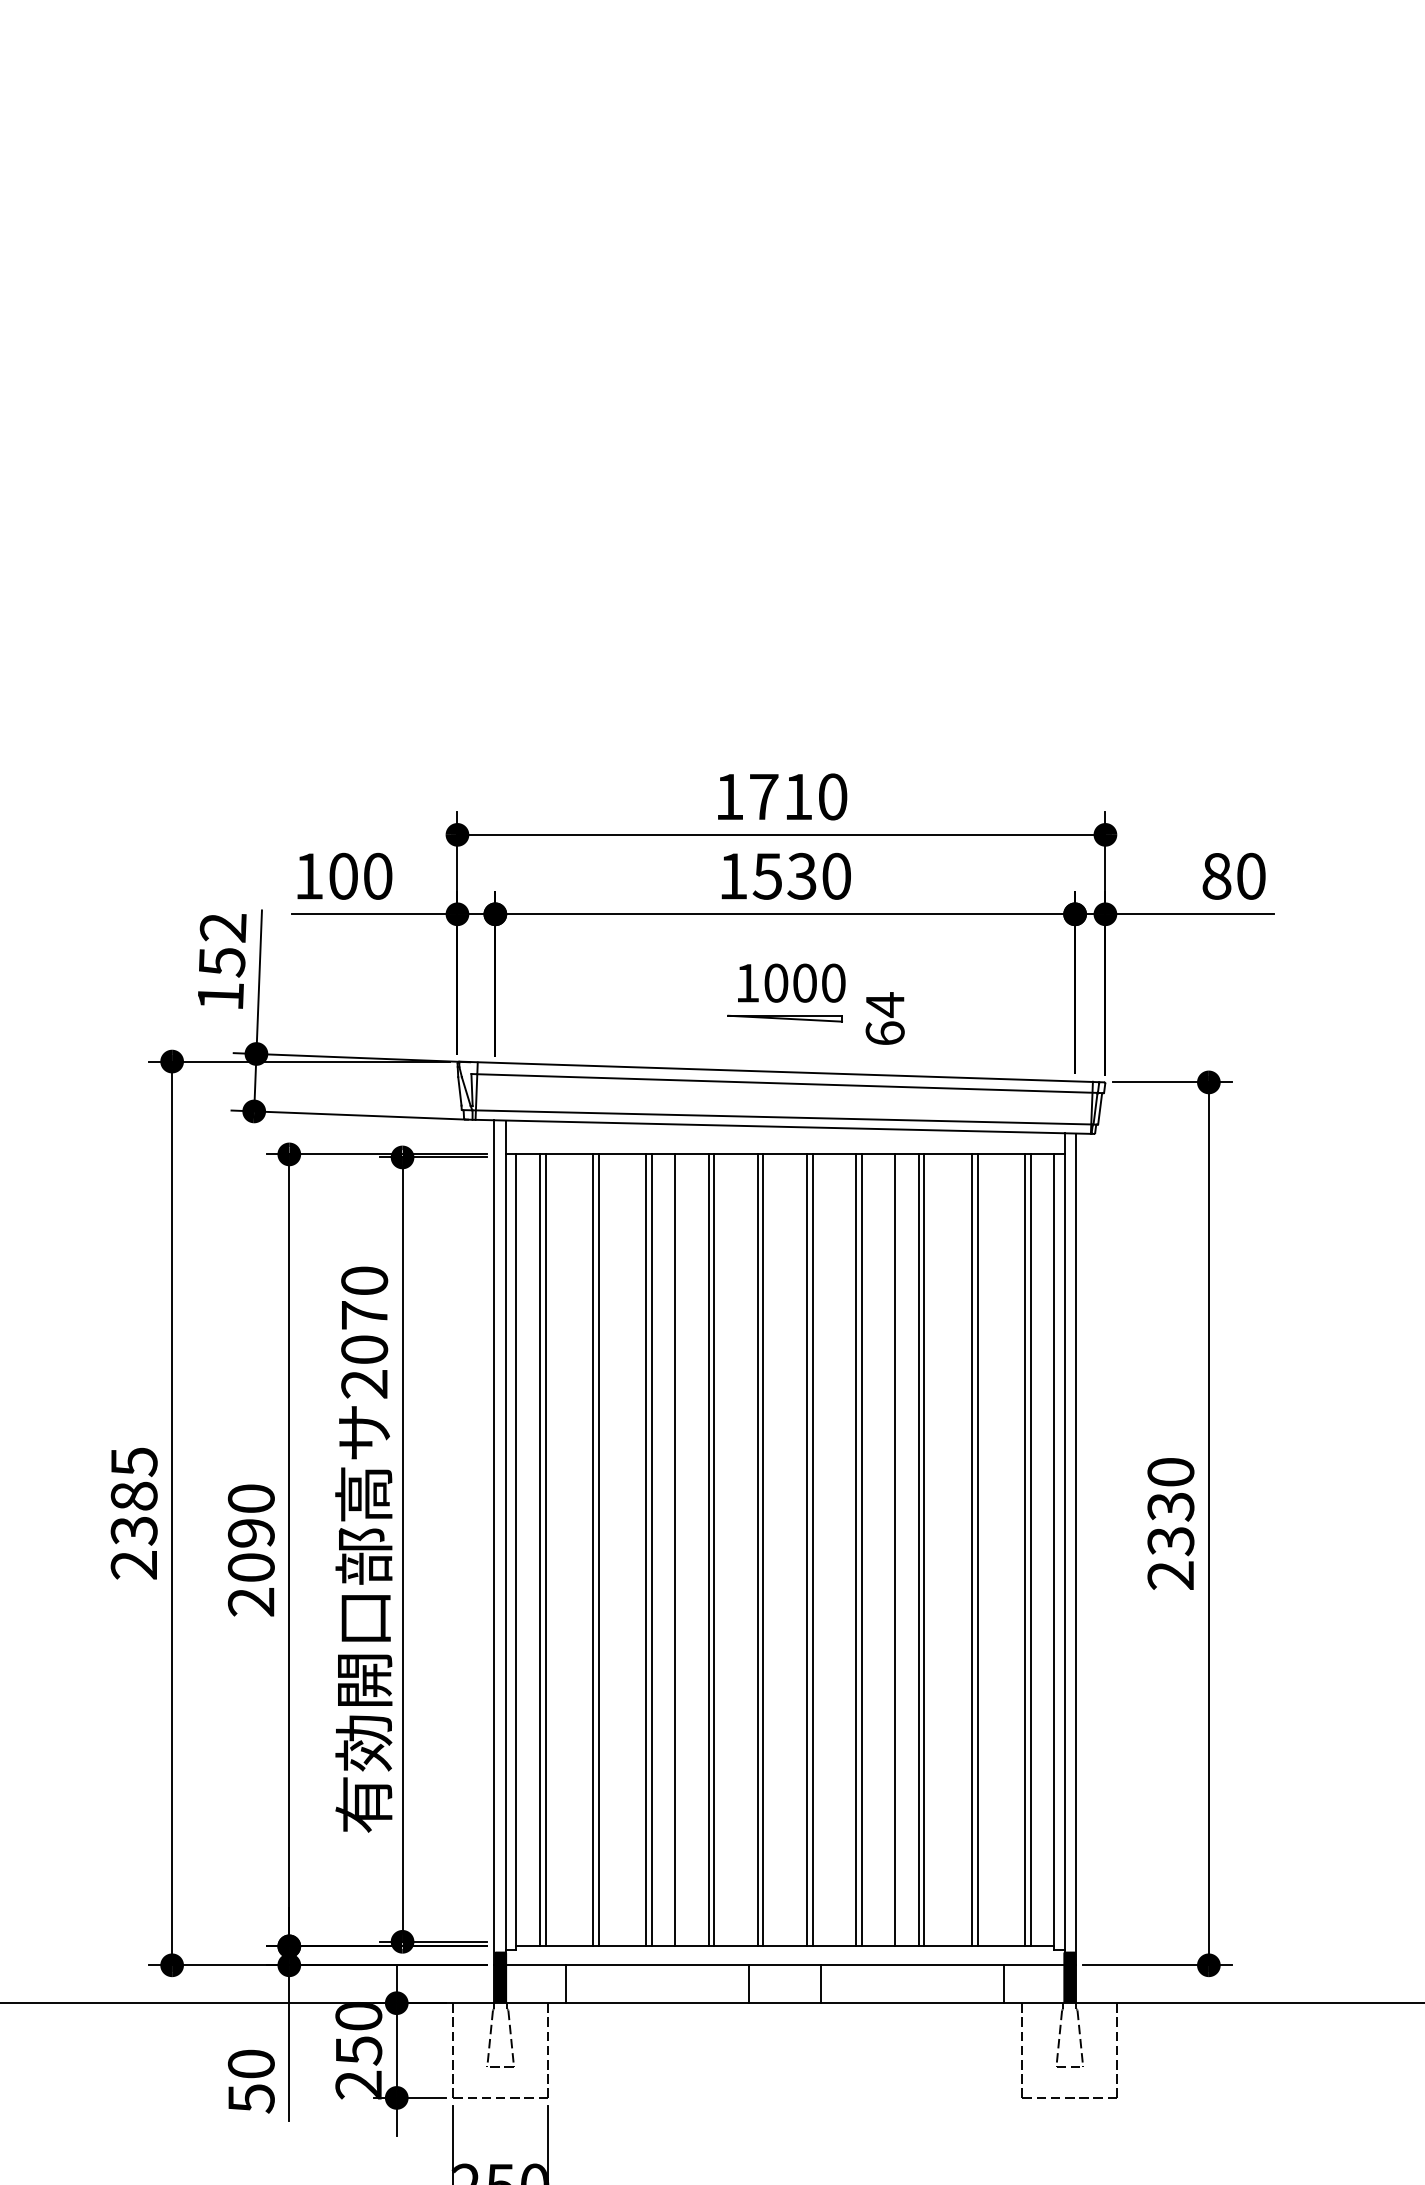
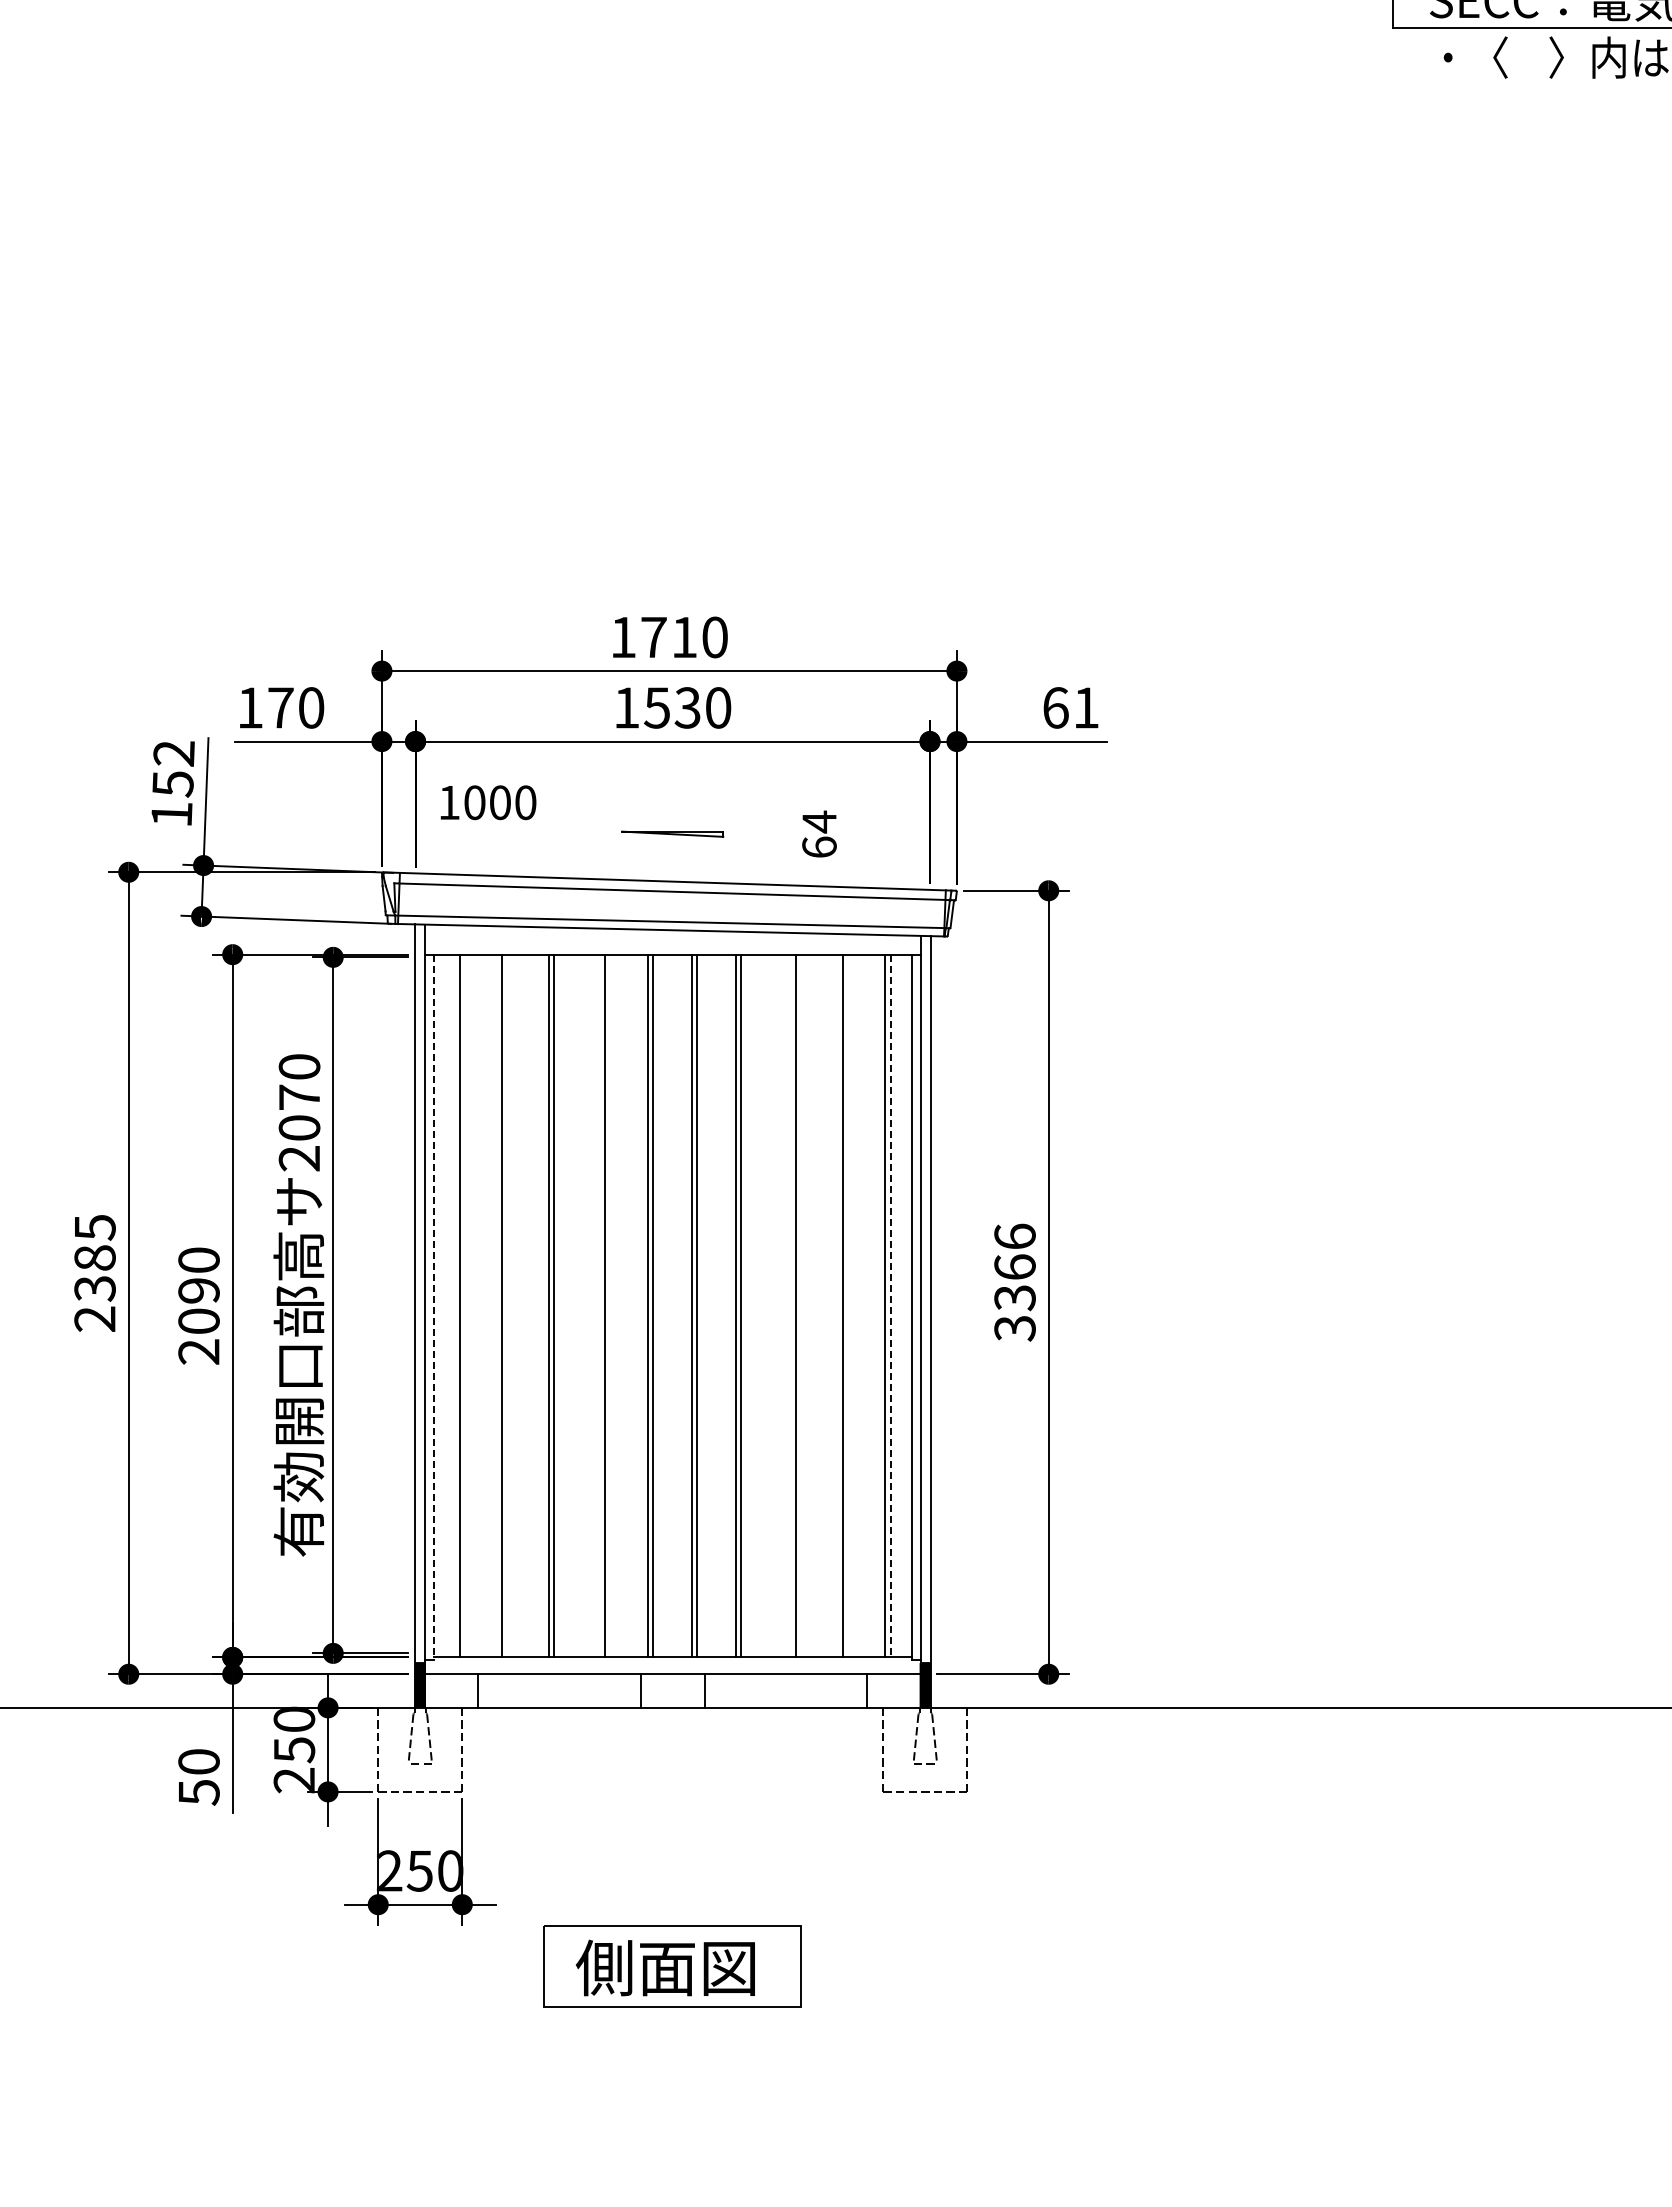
text: (343, 875) -> (280, 707), 100 -> 170
text: (1234, 875) -> (1071, 707), 80 -> 61
text: (791, 982) -> (488, 802), moved
text: (885, 1017) -> (819, 833), moved
text: (1170, 1523) -> (1014, 1282), 2330 -> 3366
line: (540, 1549) -> (455, 1305), removed
line: (598, 1549) -> (507, 1305), removed
line: (675, 1549) -> (575, 1305), removed
line: (713, 1549) -> (609, 1305), removed
line: (895, 1549) -> (770, 1305), removed
line: (918, 1549) -> (791, 1305), removed
line: (971, 1549) -> (838, 1305), removed
line: (1030, 1550) -> (890, 1306), solid -> dashed
line: (516, 1552) -> (434, 1307), solid -> dashed

